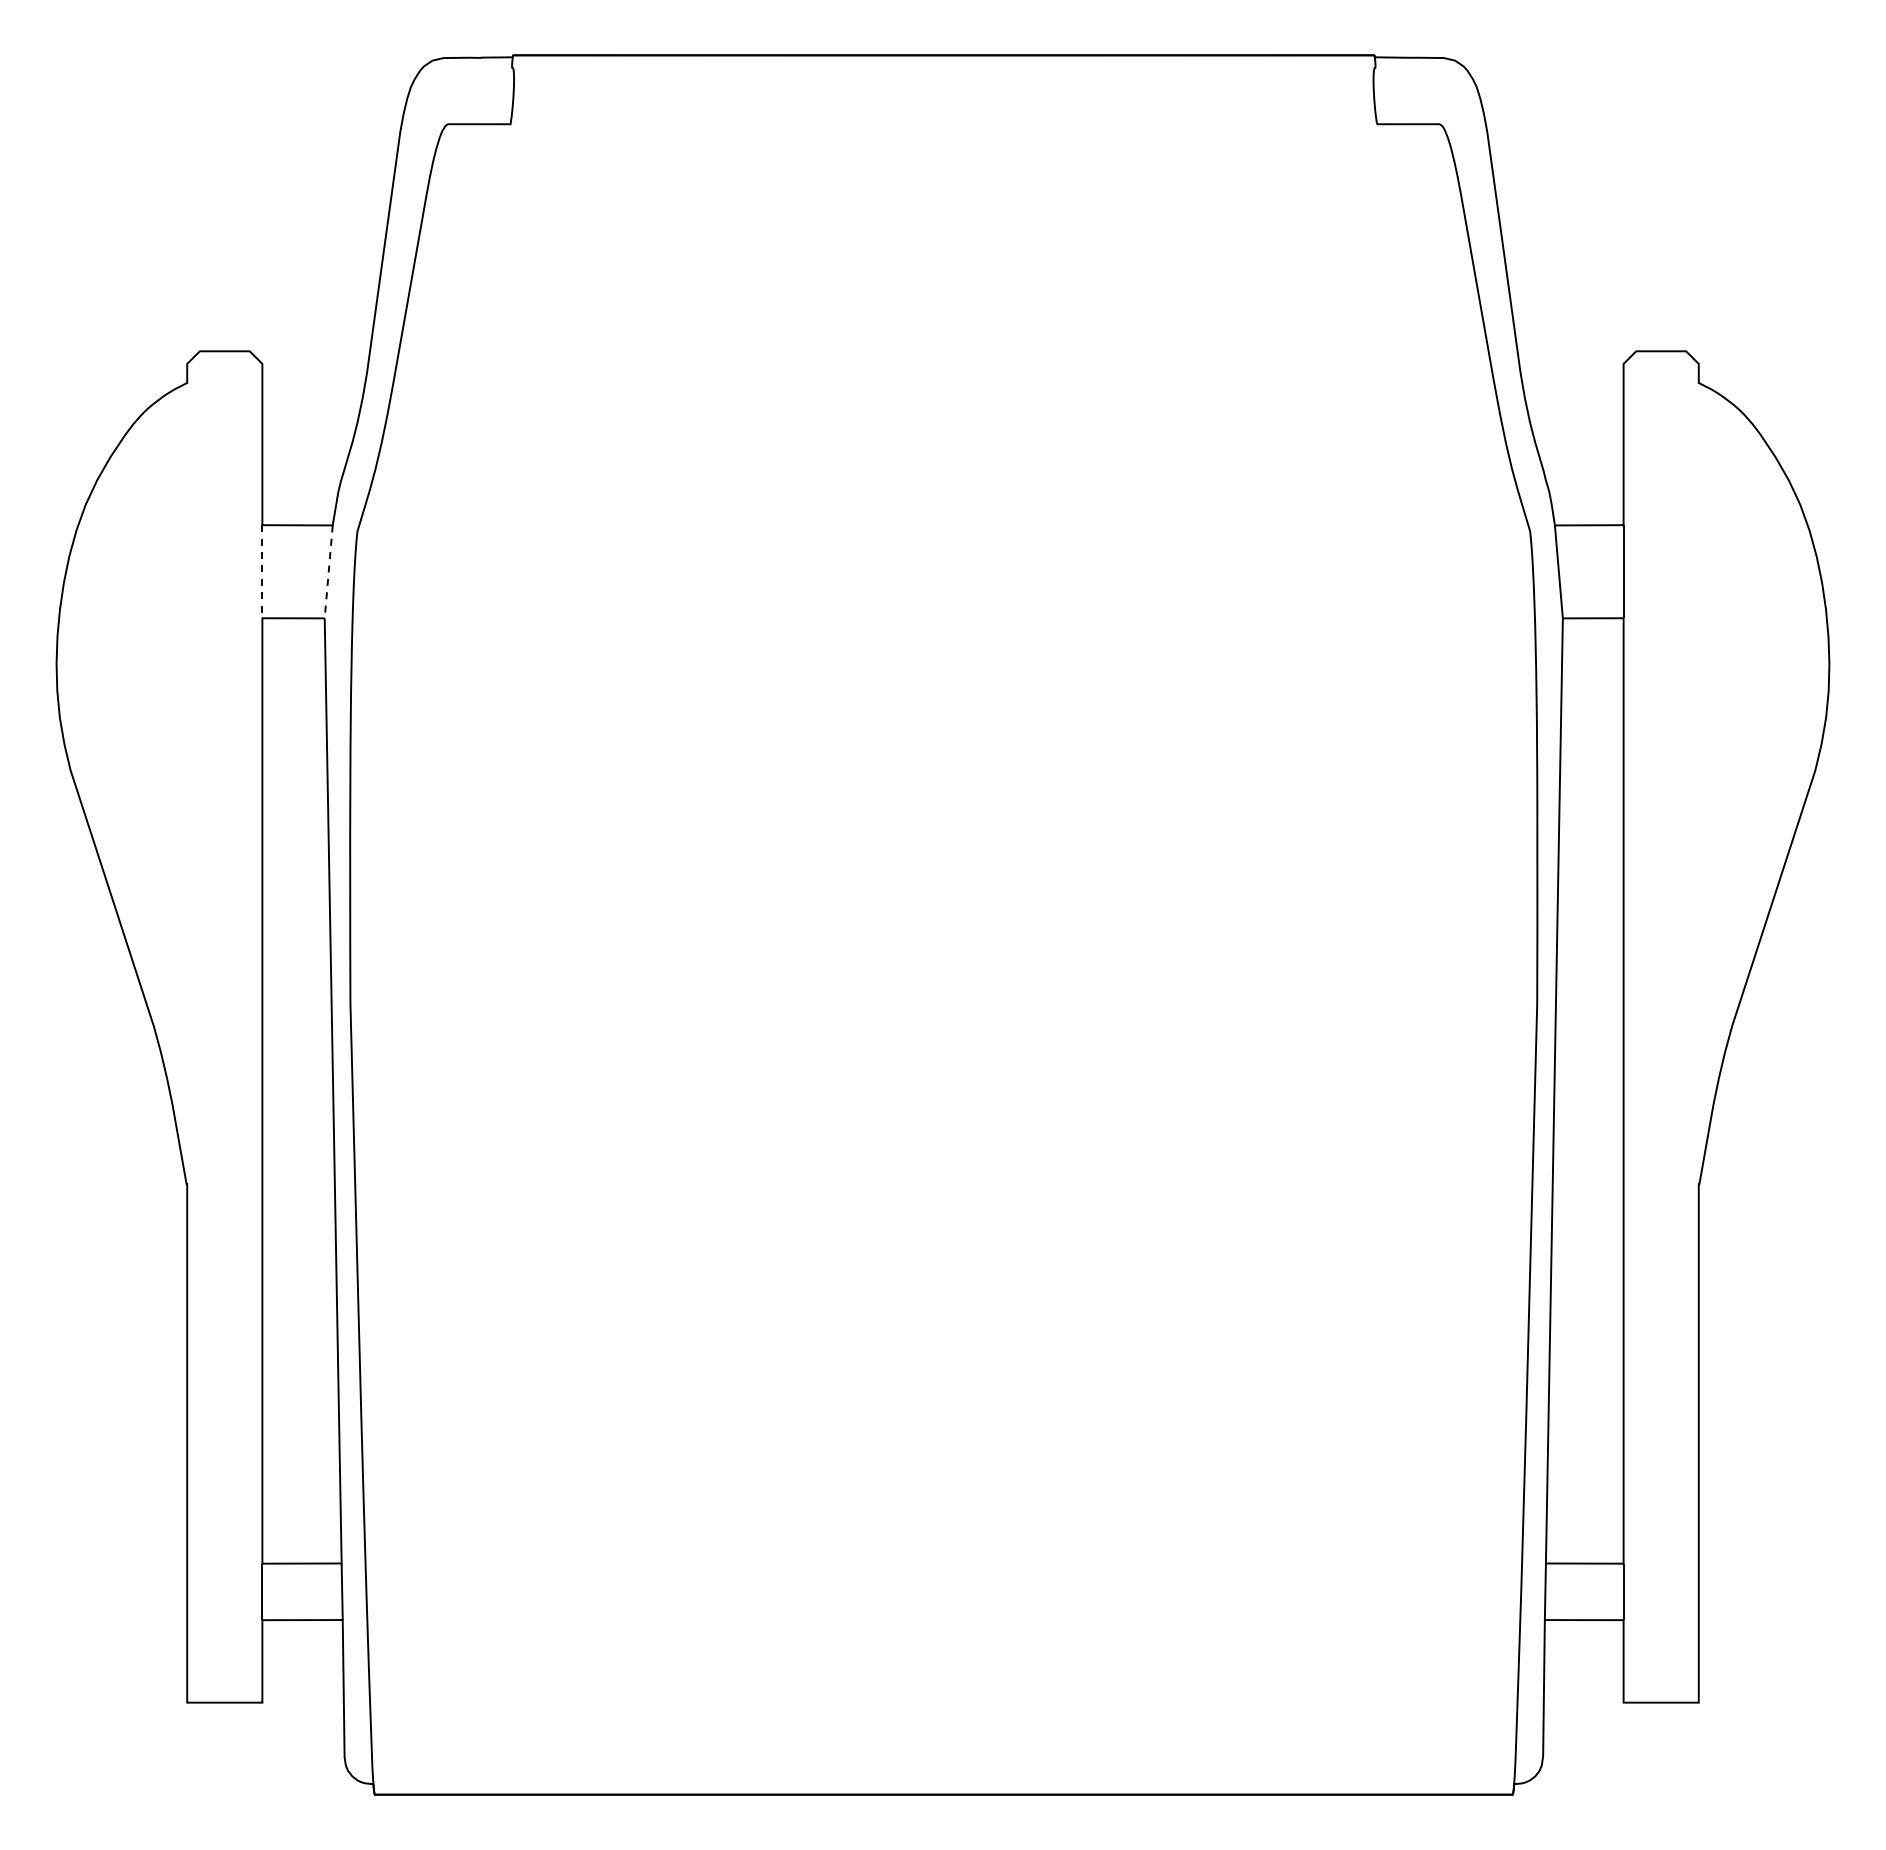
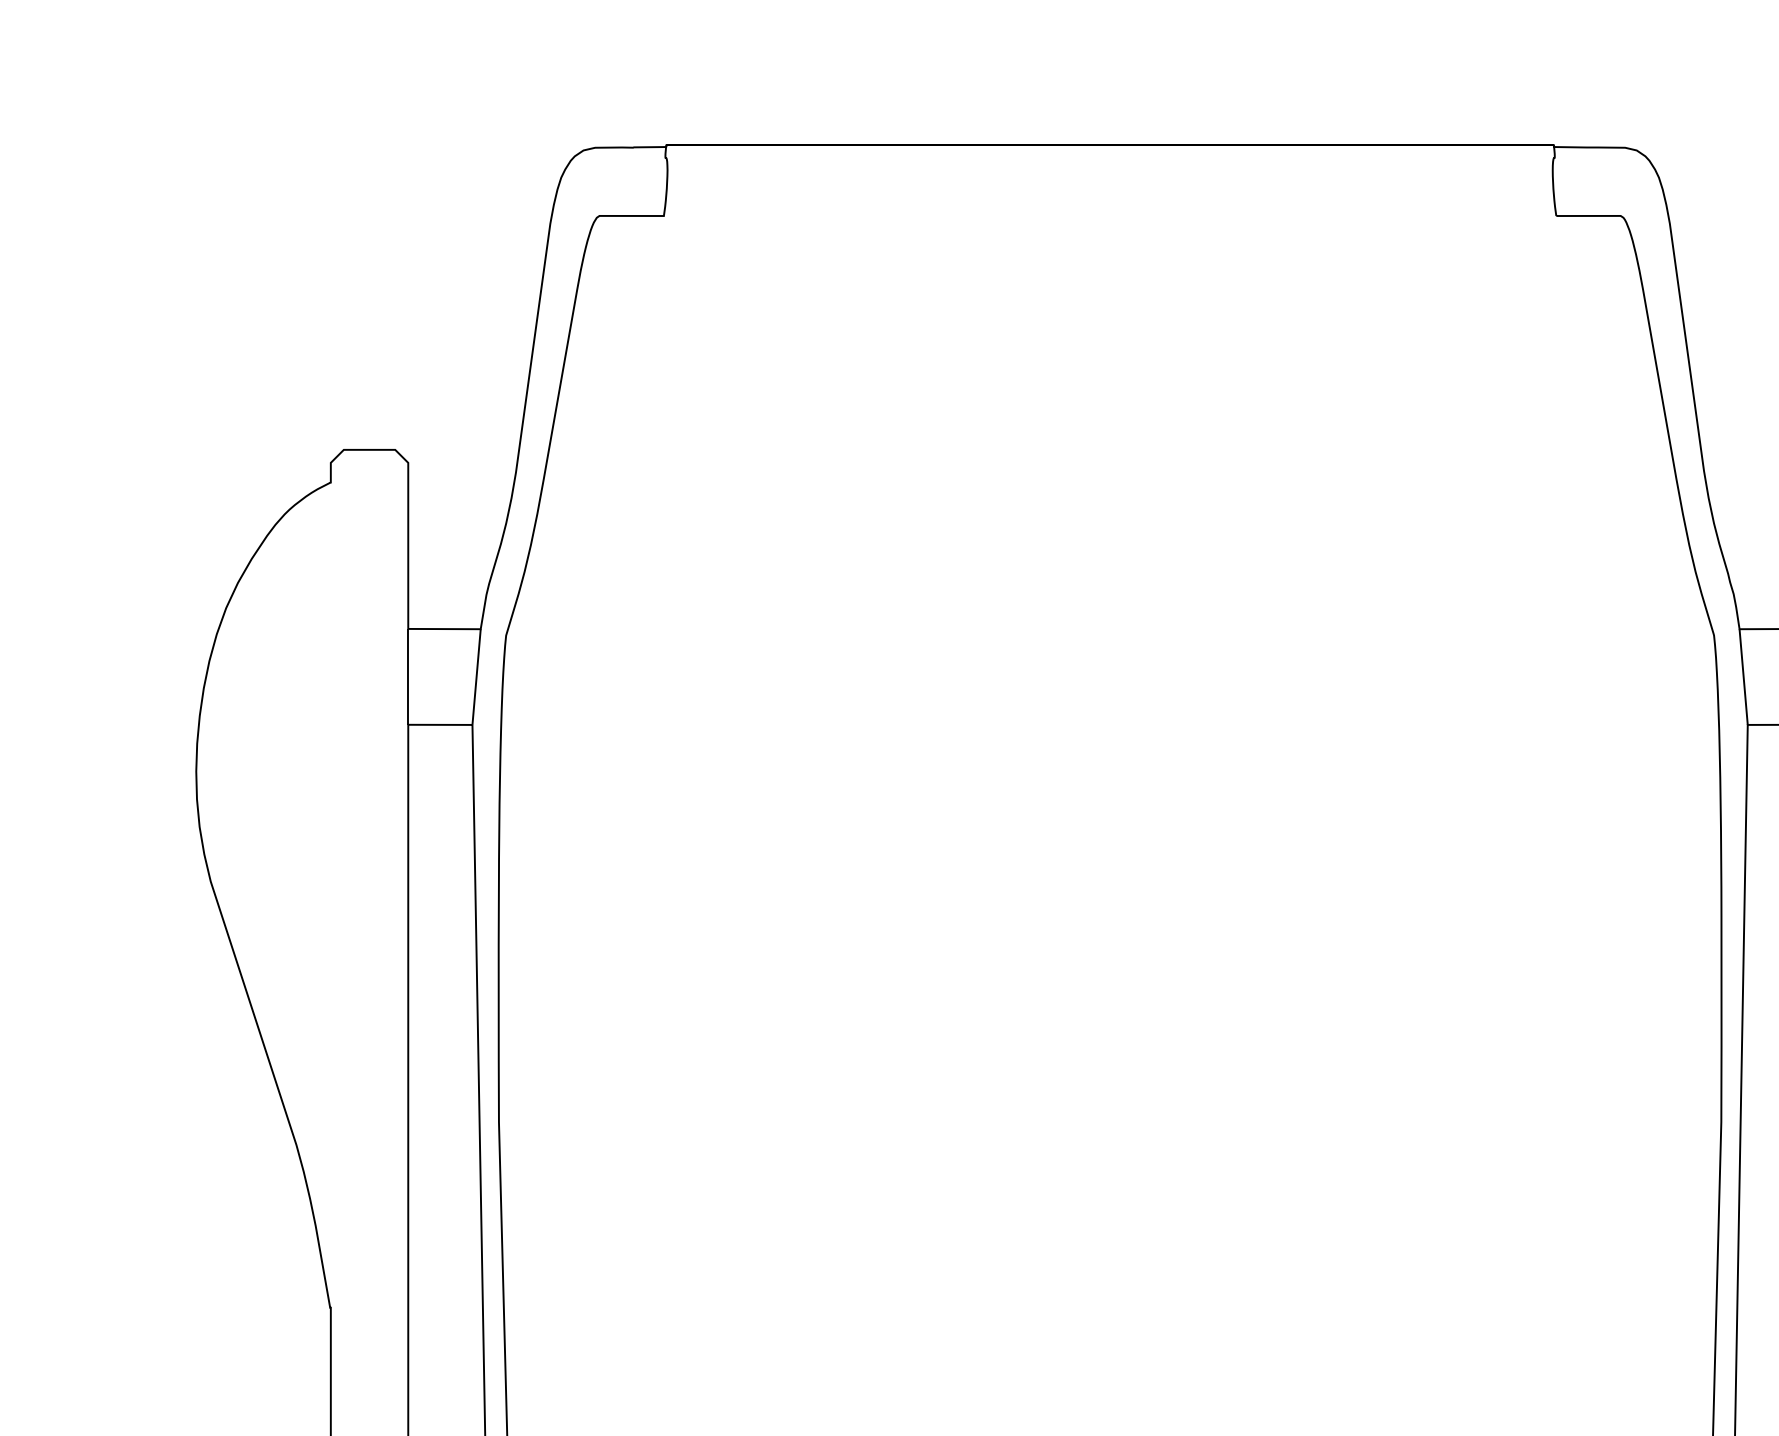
line: (262, 571) -> (408, 676), dashed -> solid
line: (328, 571) -> (476, 676), dashed -> solid

